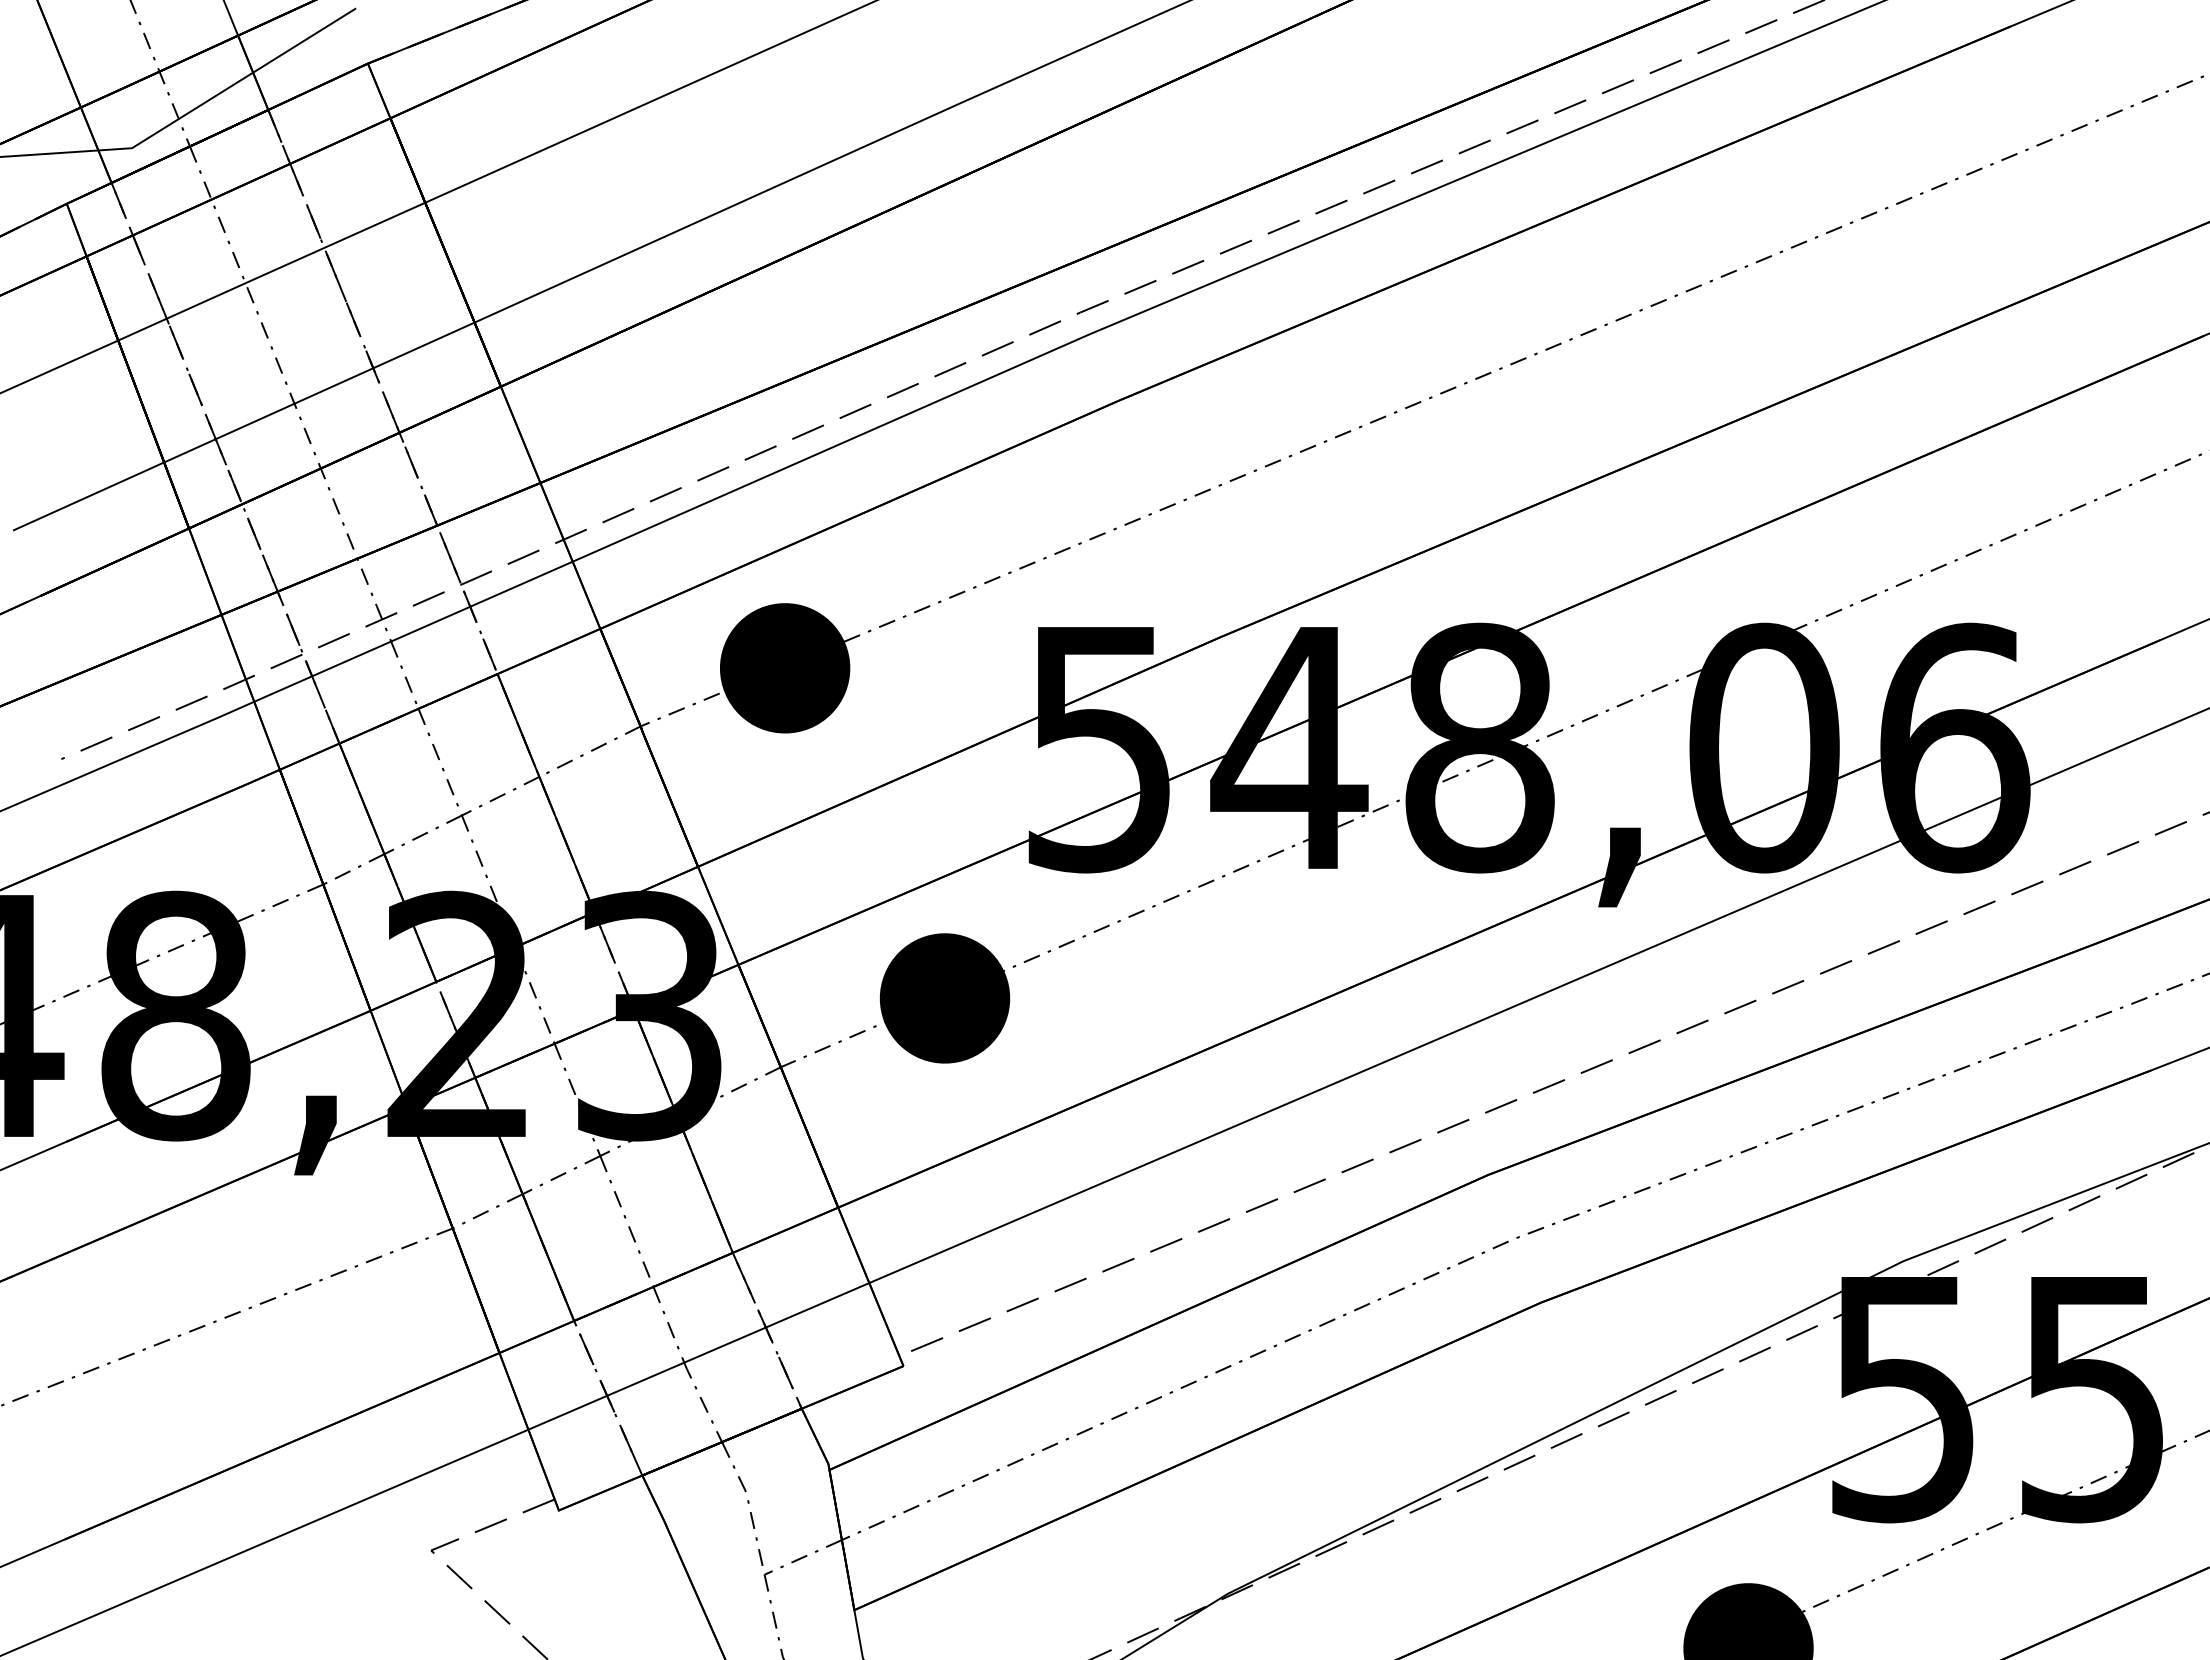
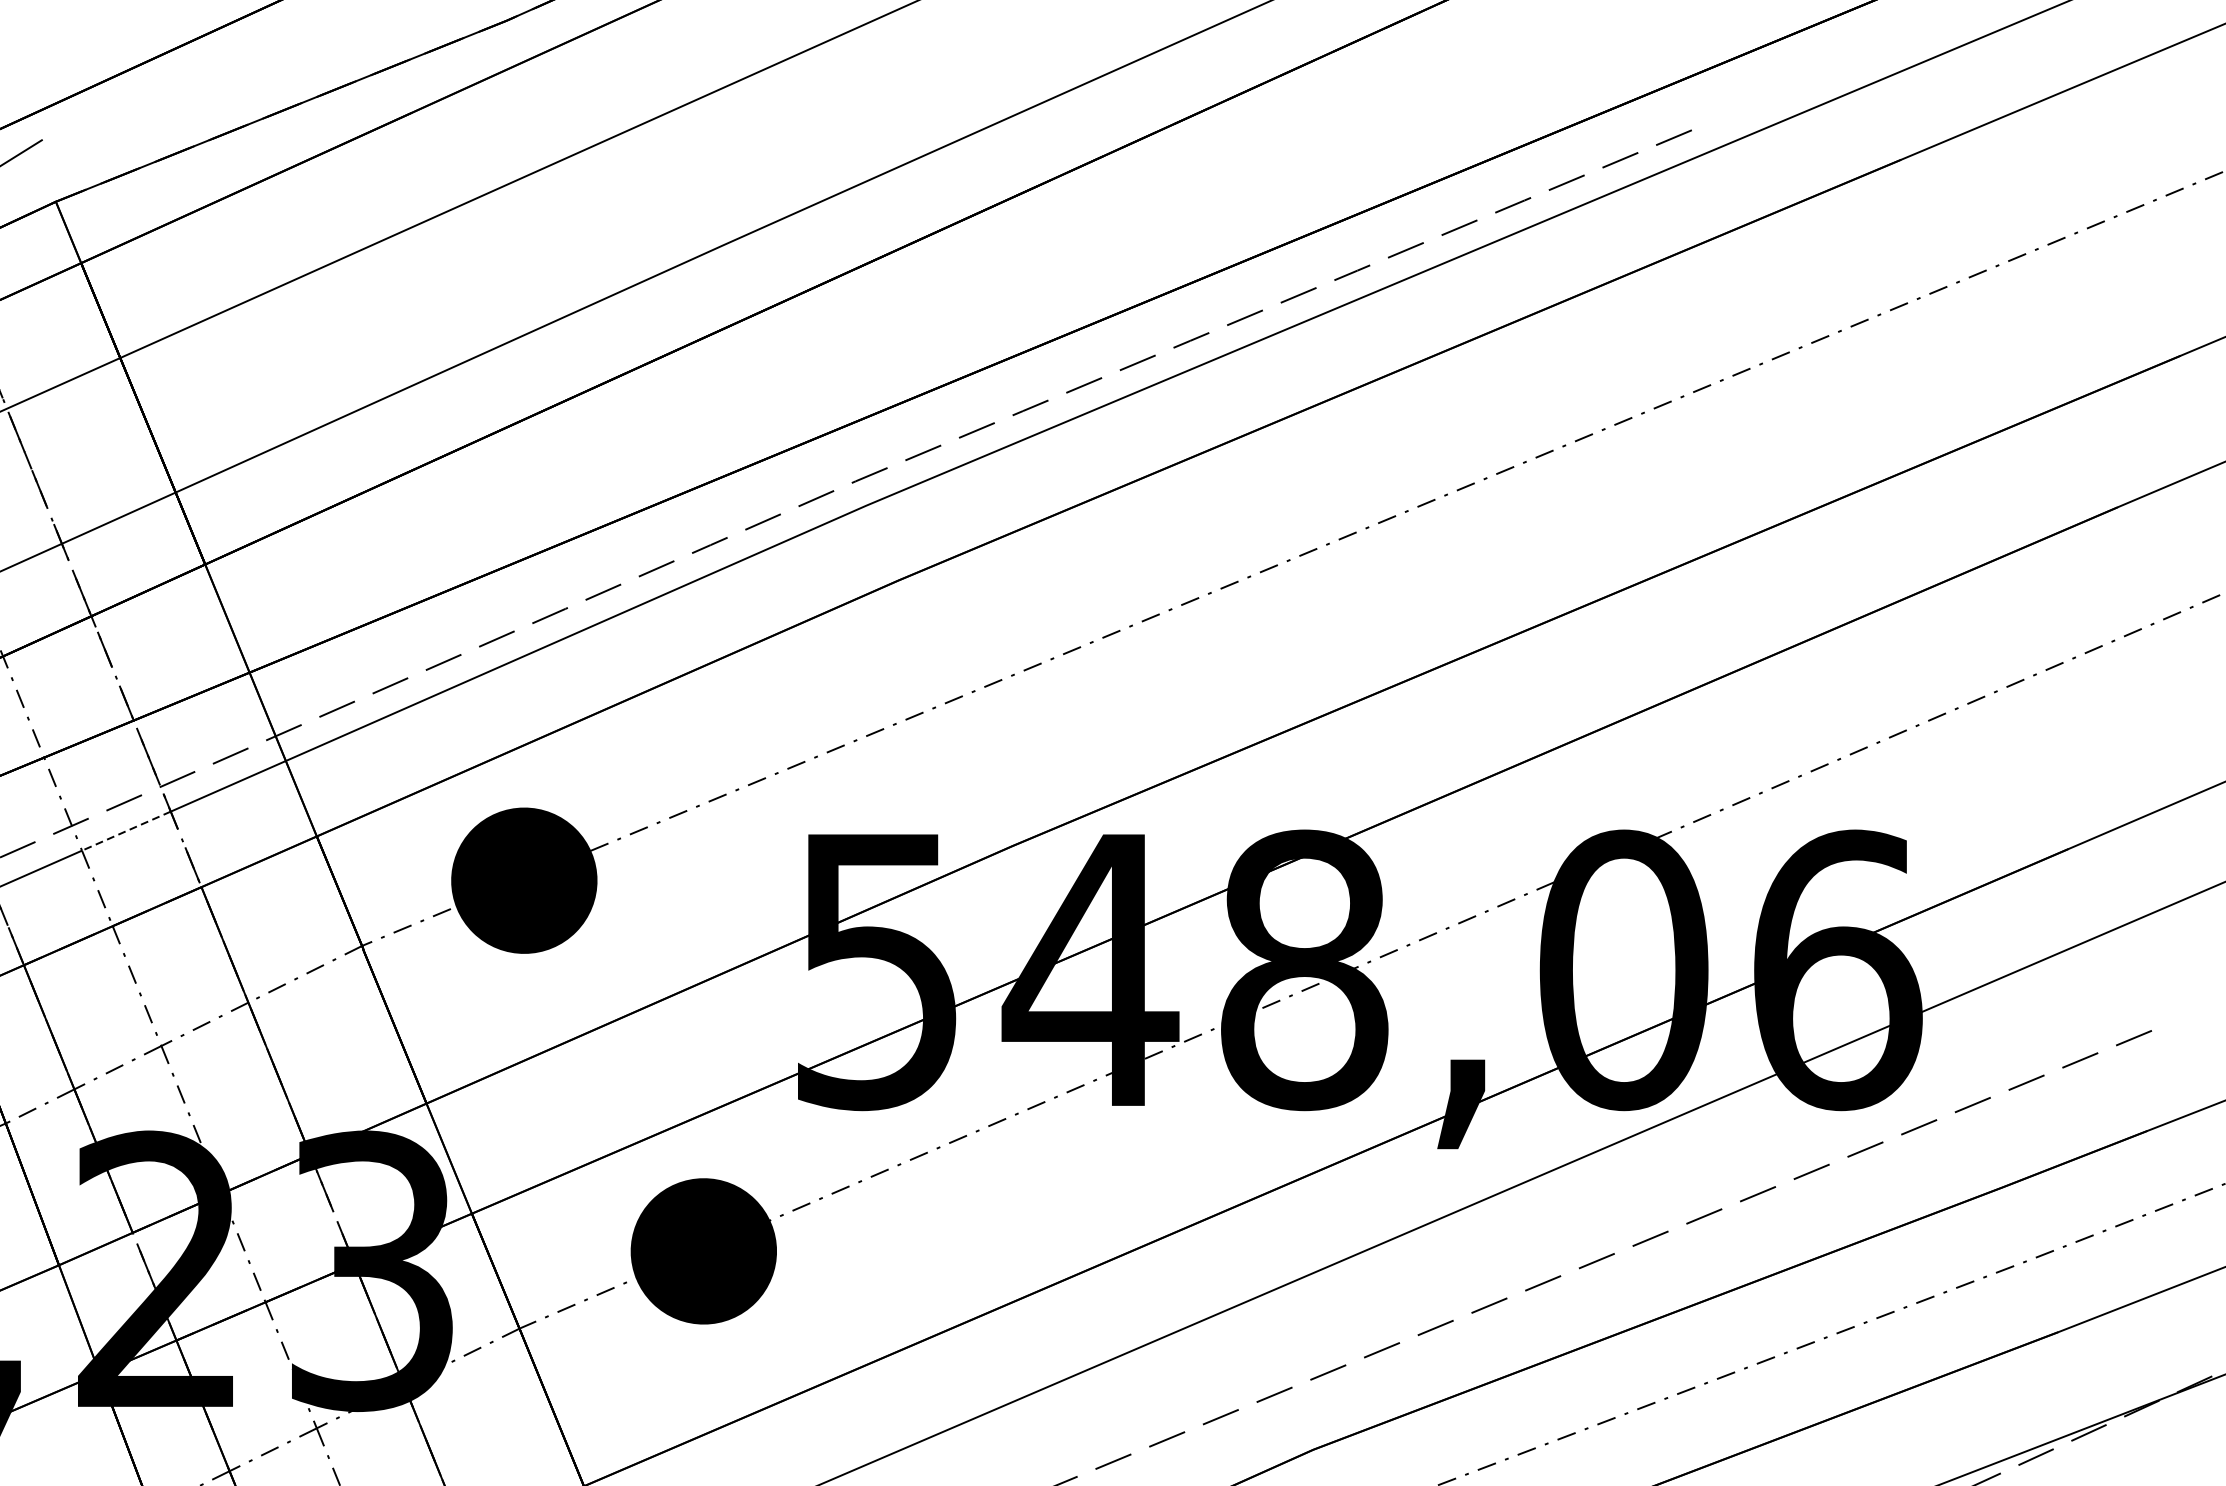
line: (430, 624) -> (126, 831), solid -> dashed

